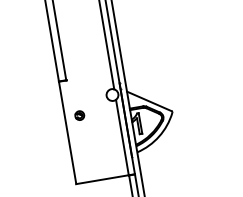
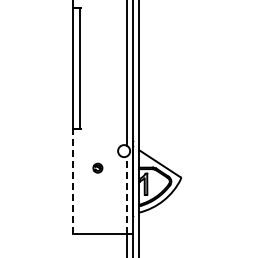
part: (79, 115) -> (97, 167), moved
line: (67, 133) -> (72, 181), solid -> dashed
line: (122, 137) -> (126, 195), solid -> dashed

